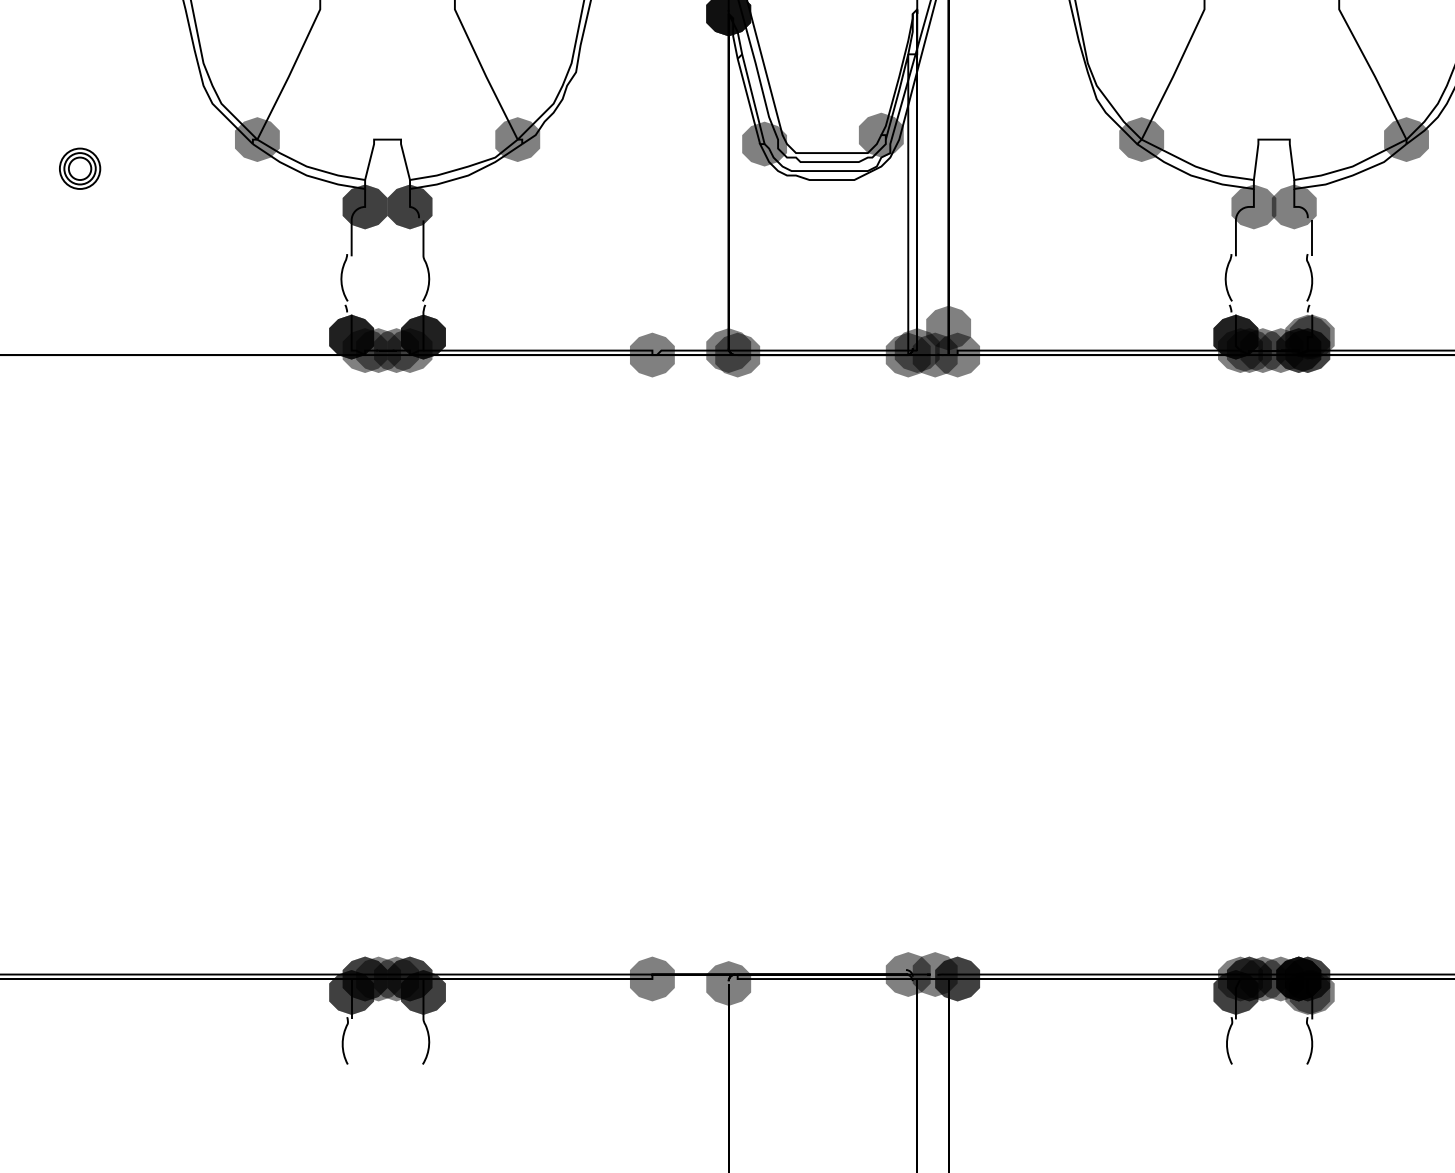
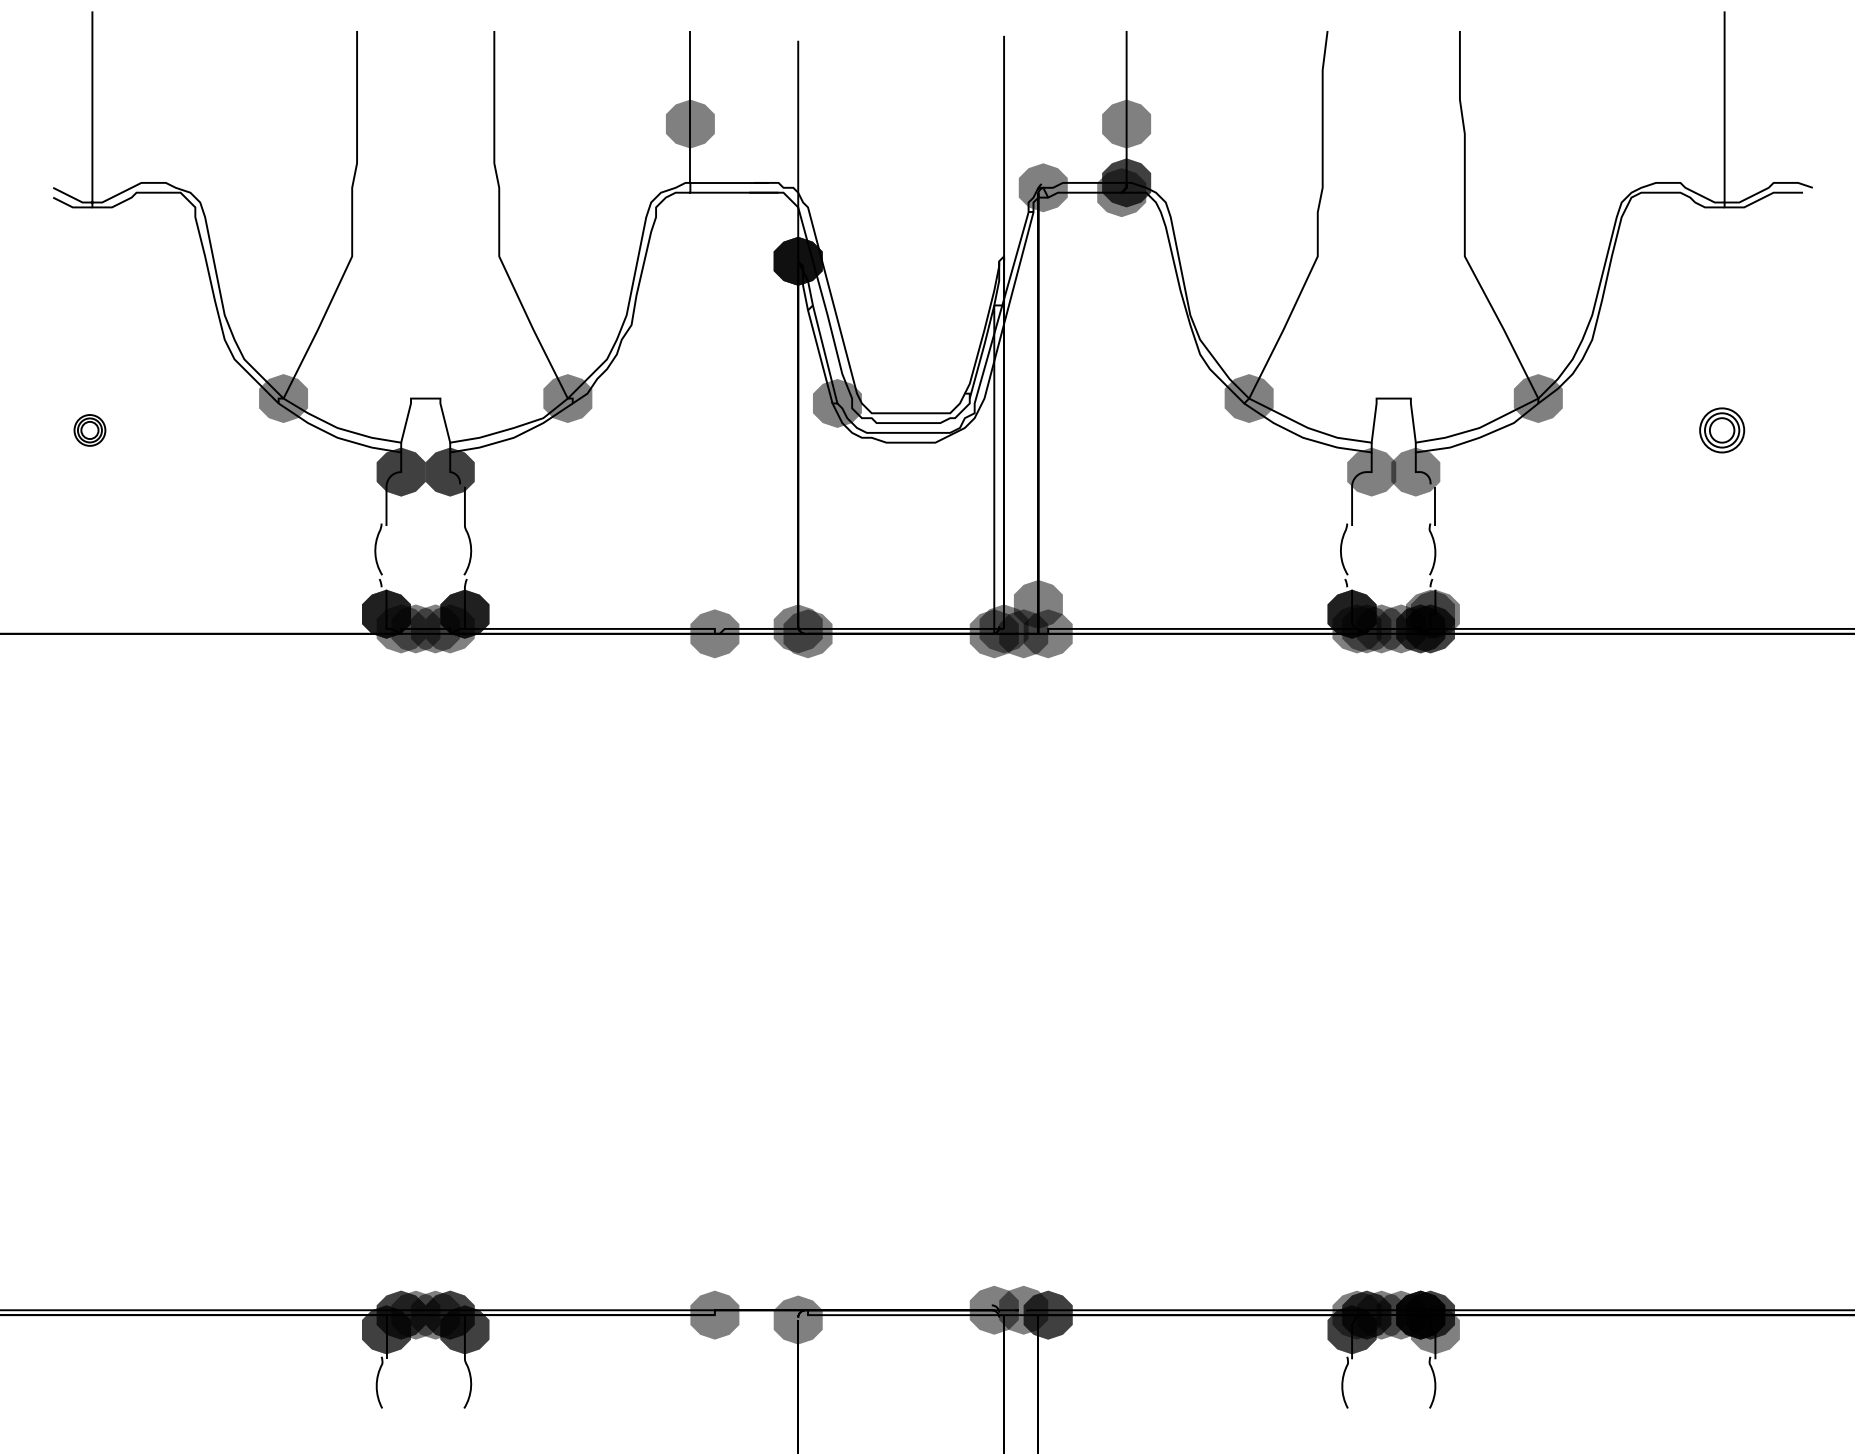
fill: (880, 134) -> (964, 393), removed
part: (79, 168) -> (89, 430), size x0.7
fill: (1307, 992) -> (1430, 1329), removed

